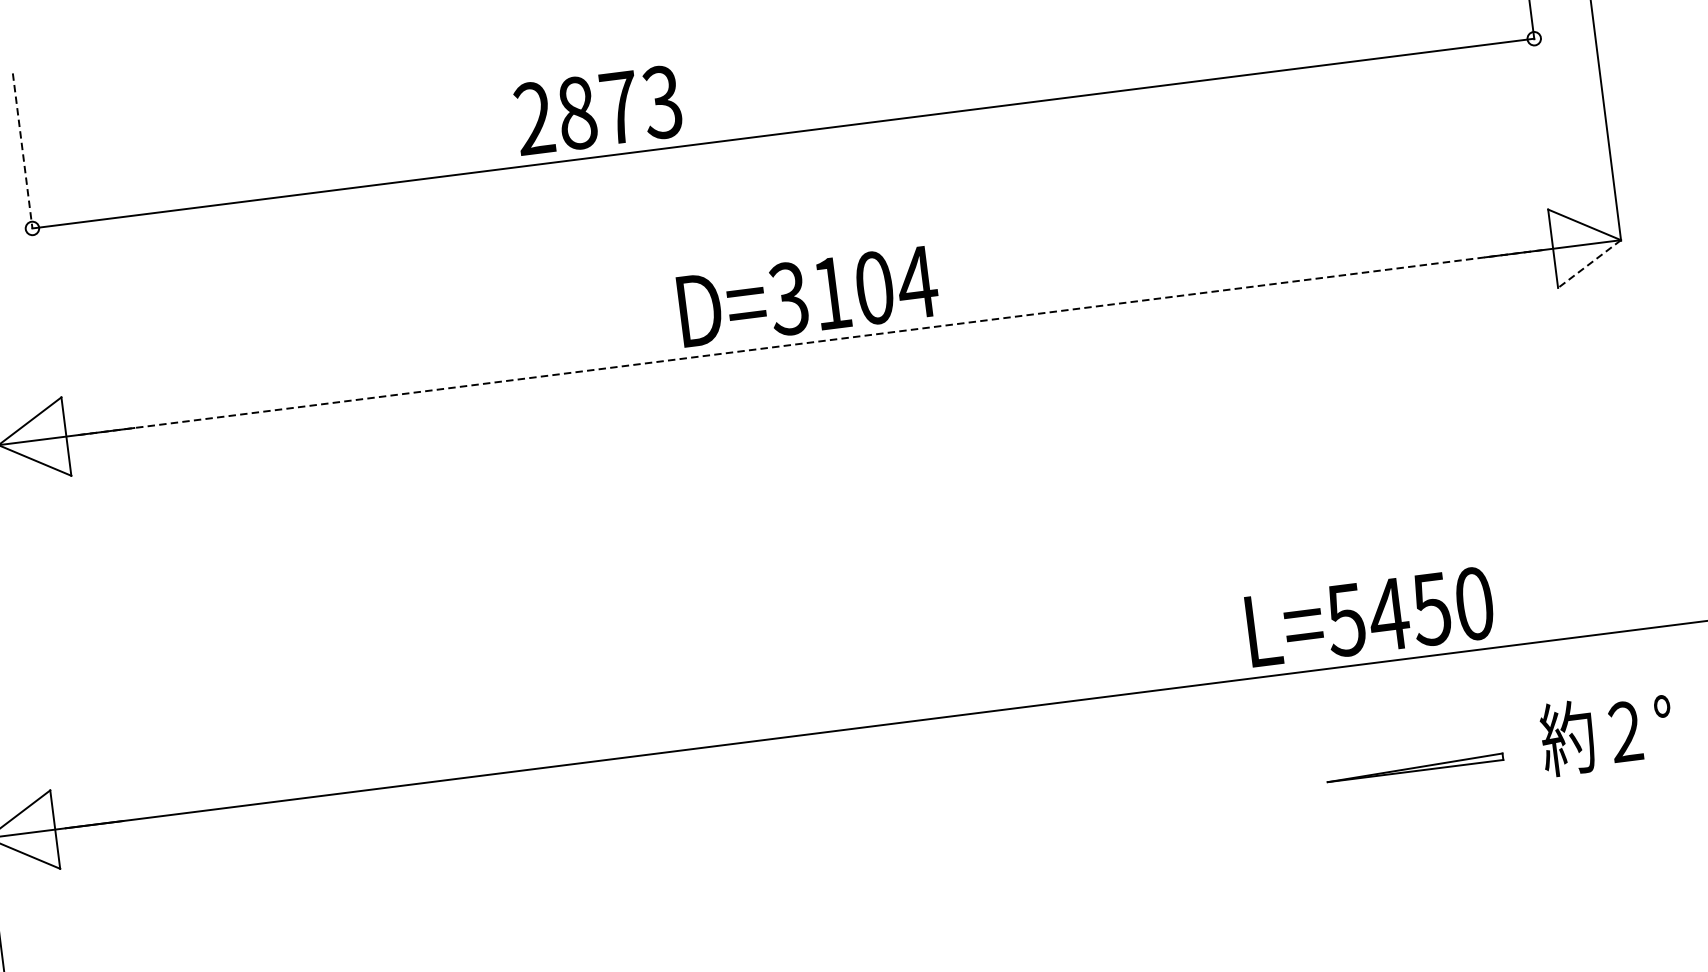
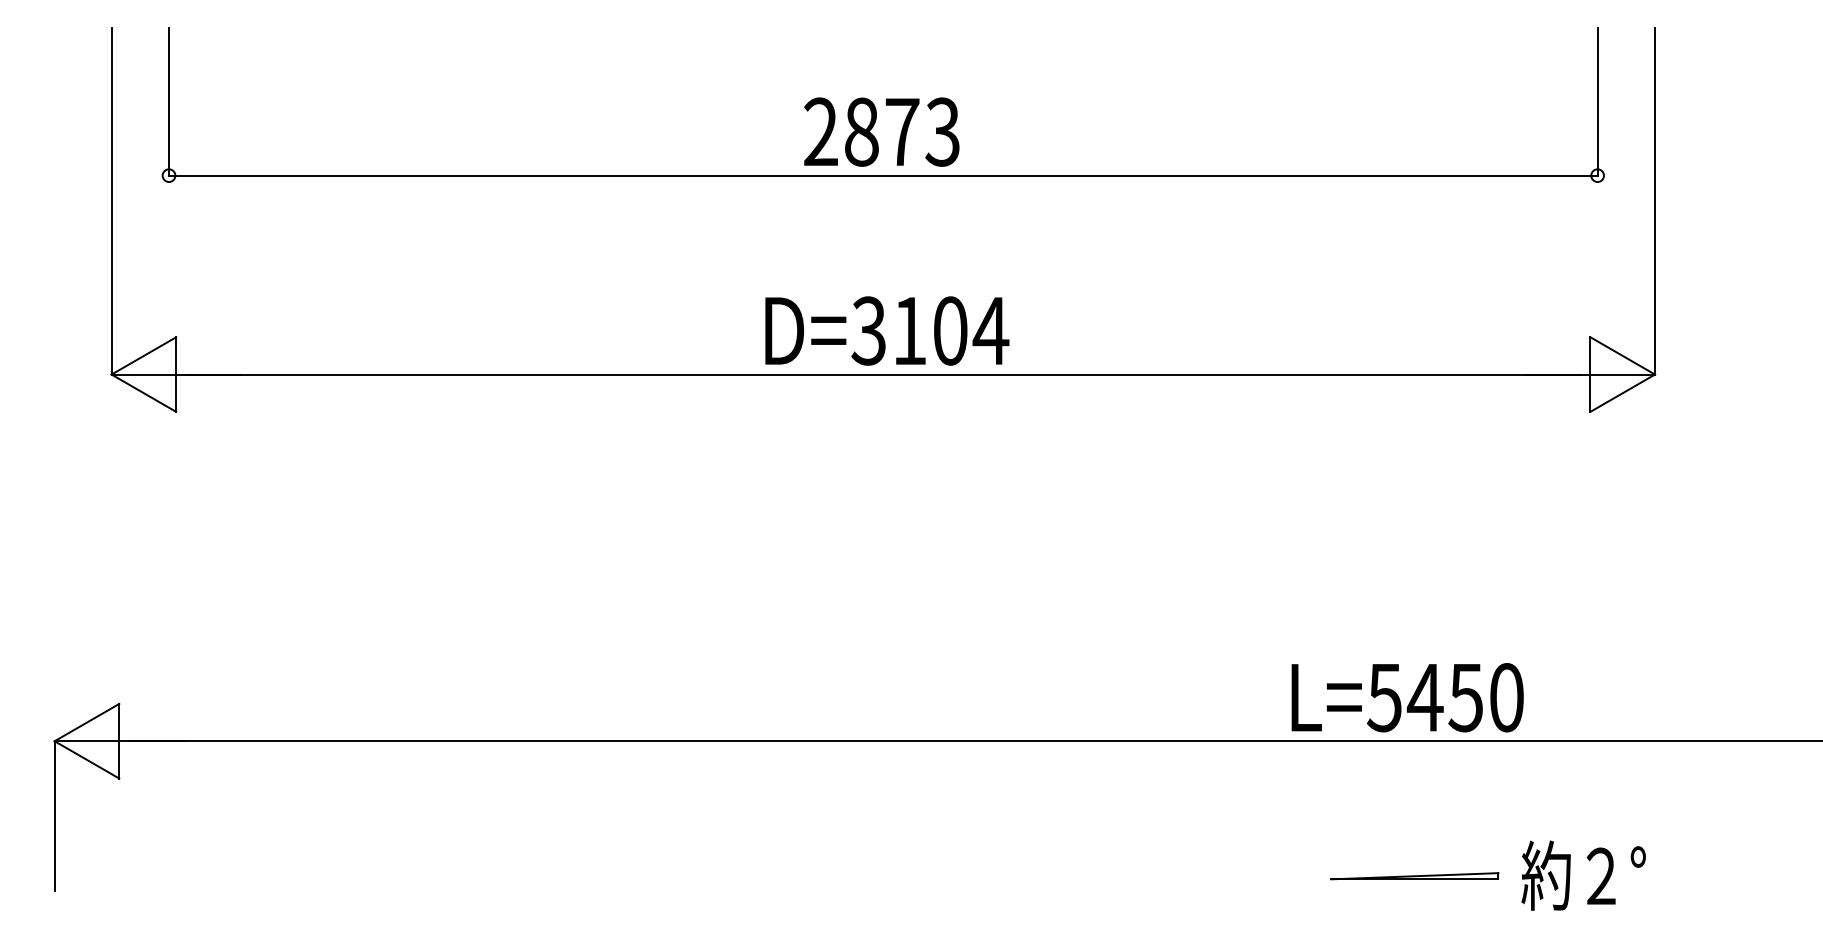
text: (597, 109) -> (881, 131), moved
line: (23, 151) -> (169, 102), dashed -> solid
line: (1589, 264) -> (1622, 393), dashed -> solid
line: (808, 342) -> (882, 374), dashed -> solid
text: (1370, 616) -> (1407, 697), moved
text: (1606, 733) -> (1583, 875), moved
part: (1414, 768) -> (1414, 876), moved

